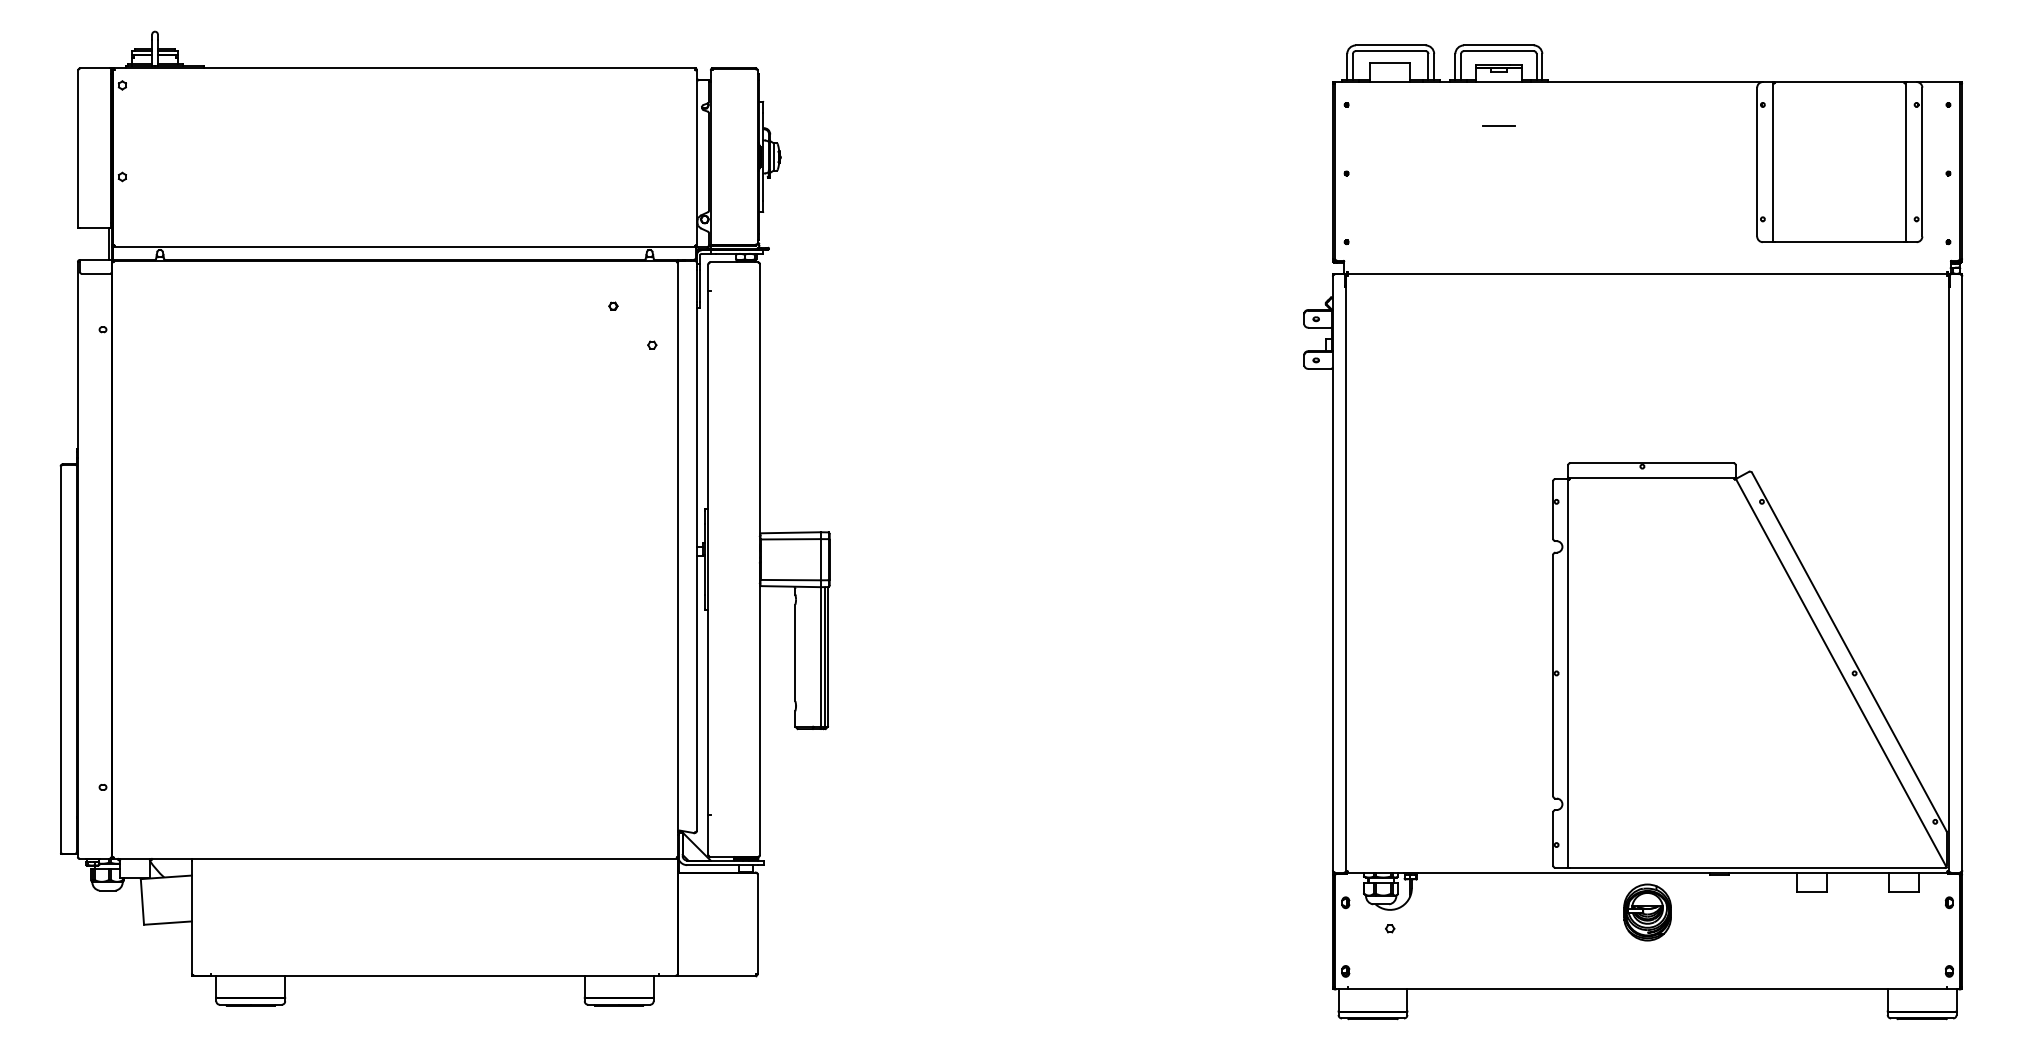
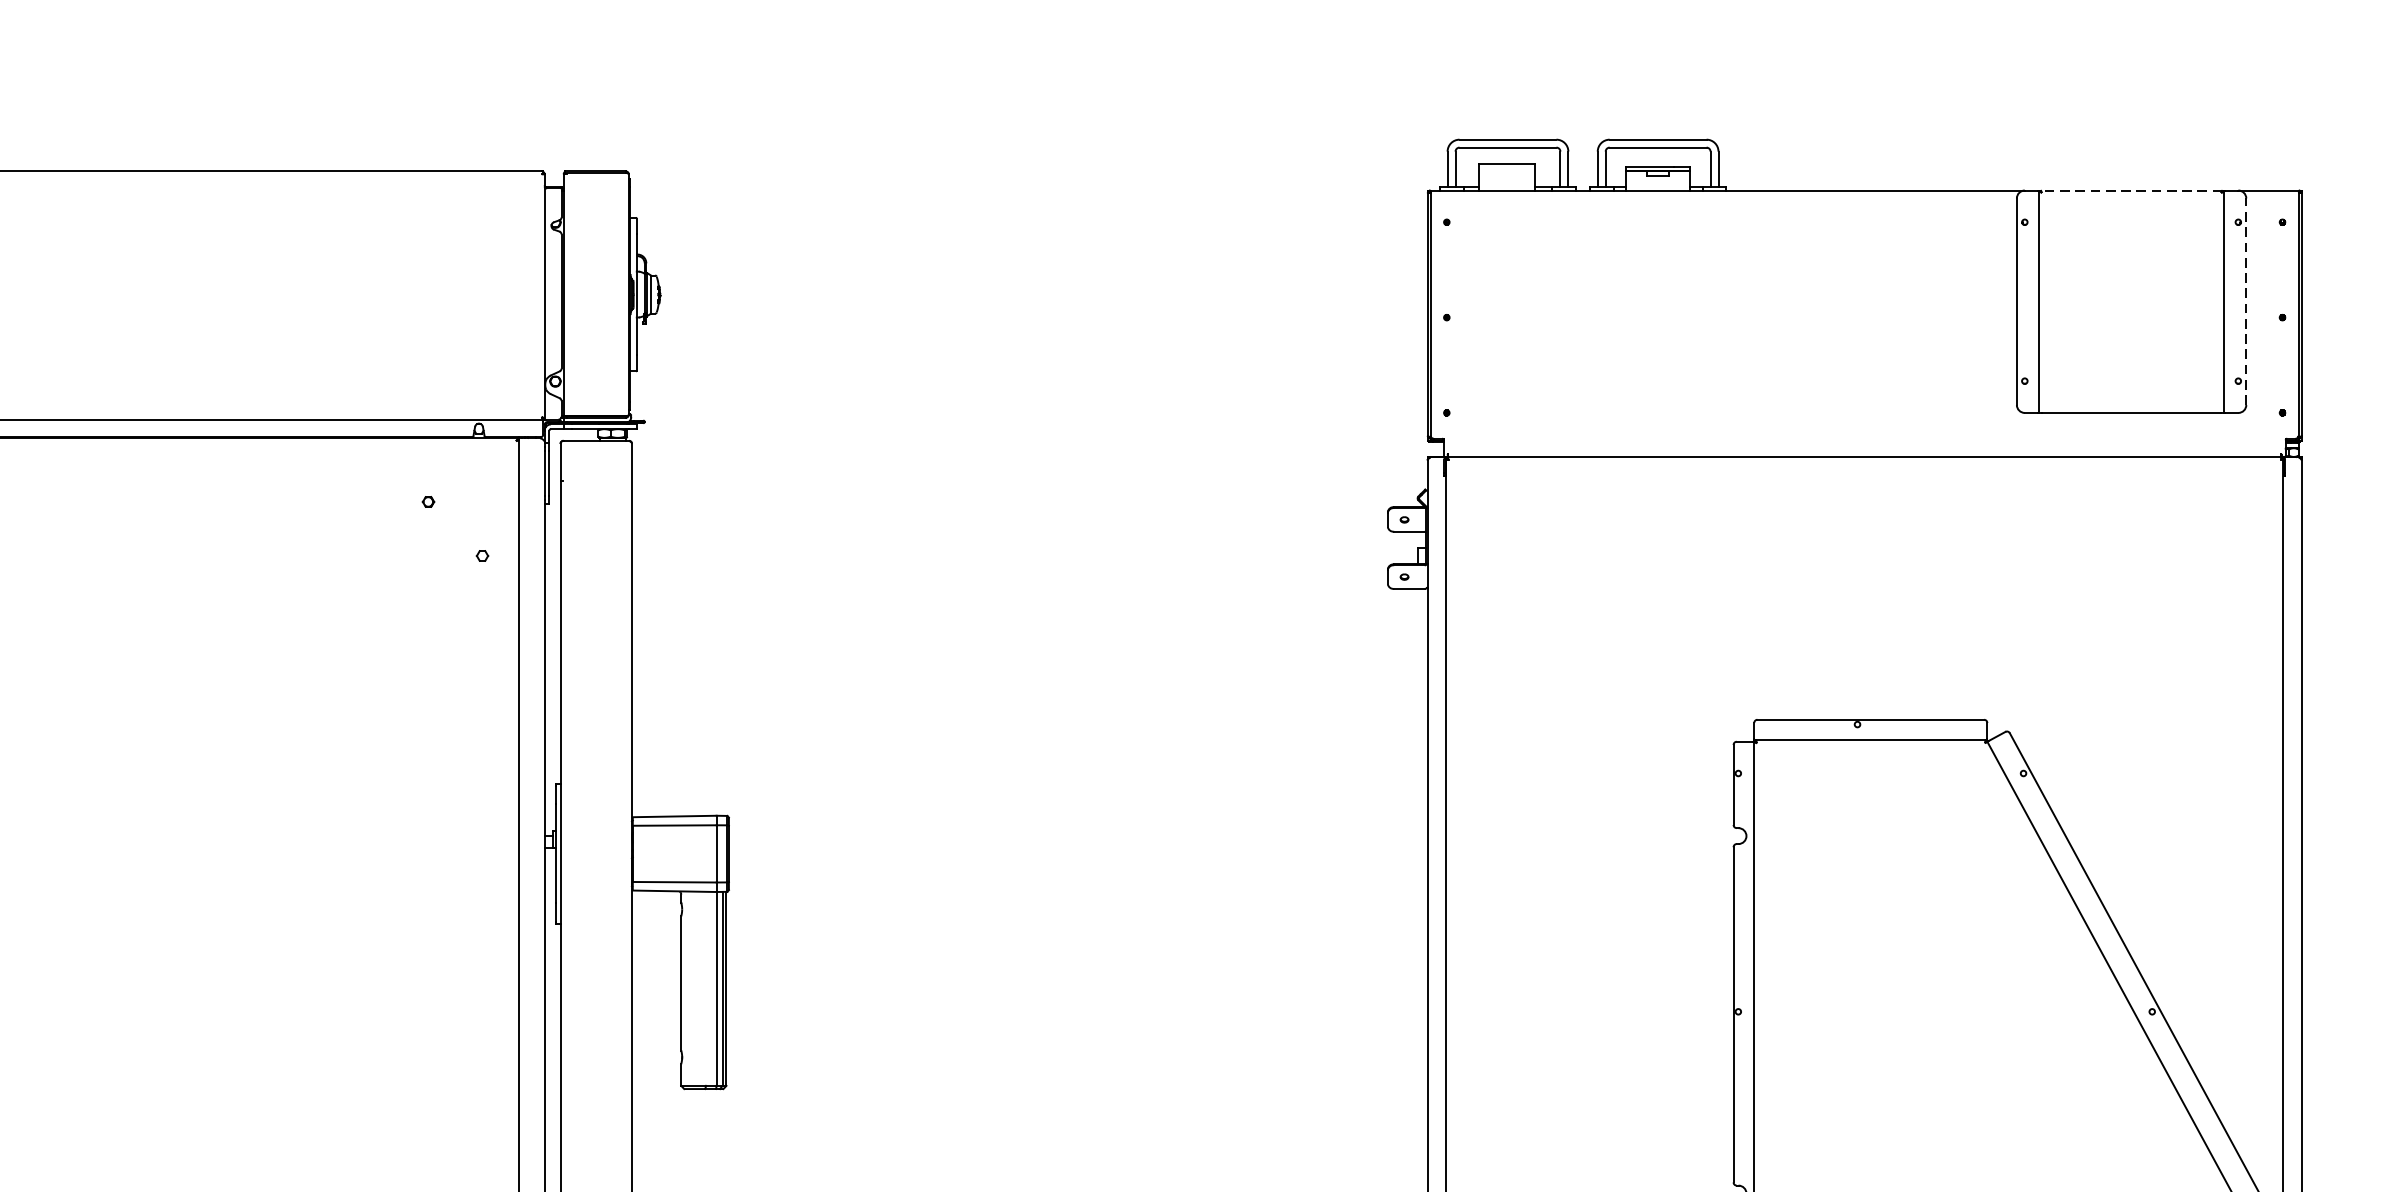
line: (1839, 82) -> (2131, 191), solid -> dashed
line: (1498, 125) -> (1657, 250), removed
line: (1922, 161) -> (2246, 300), solid -> dashed

